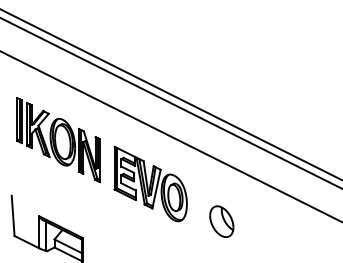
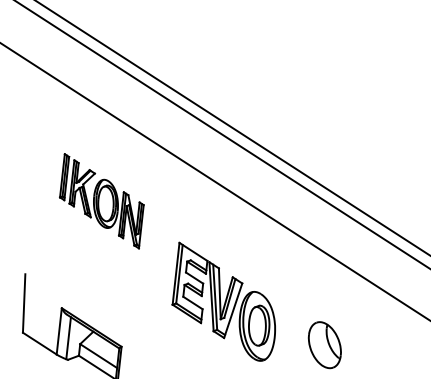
part: (58, 140) -> (101, 201), size x0.7
part: (150, 183) -> (225, 301), moved

